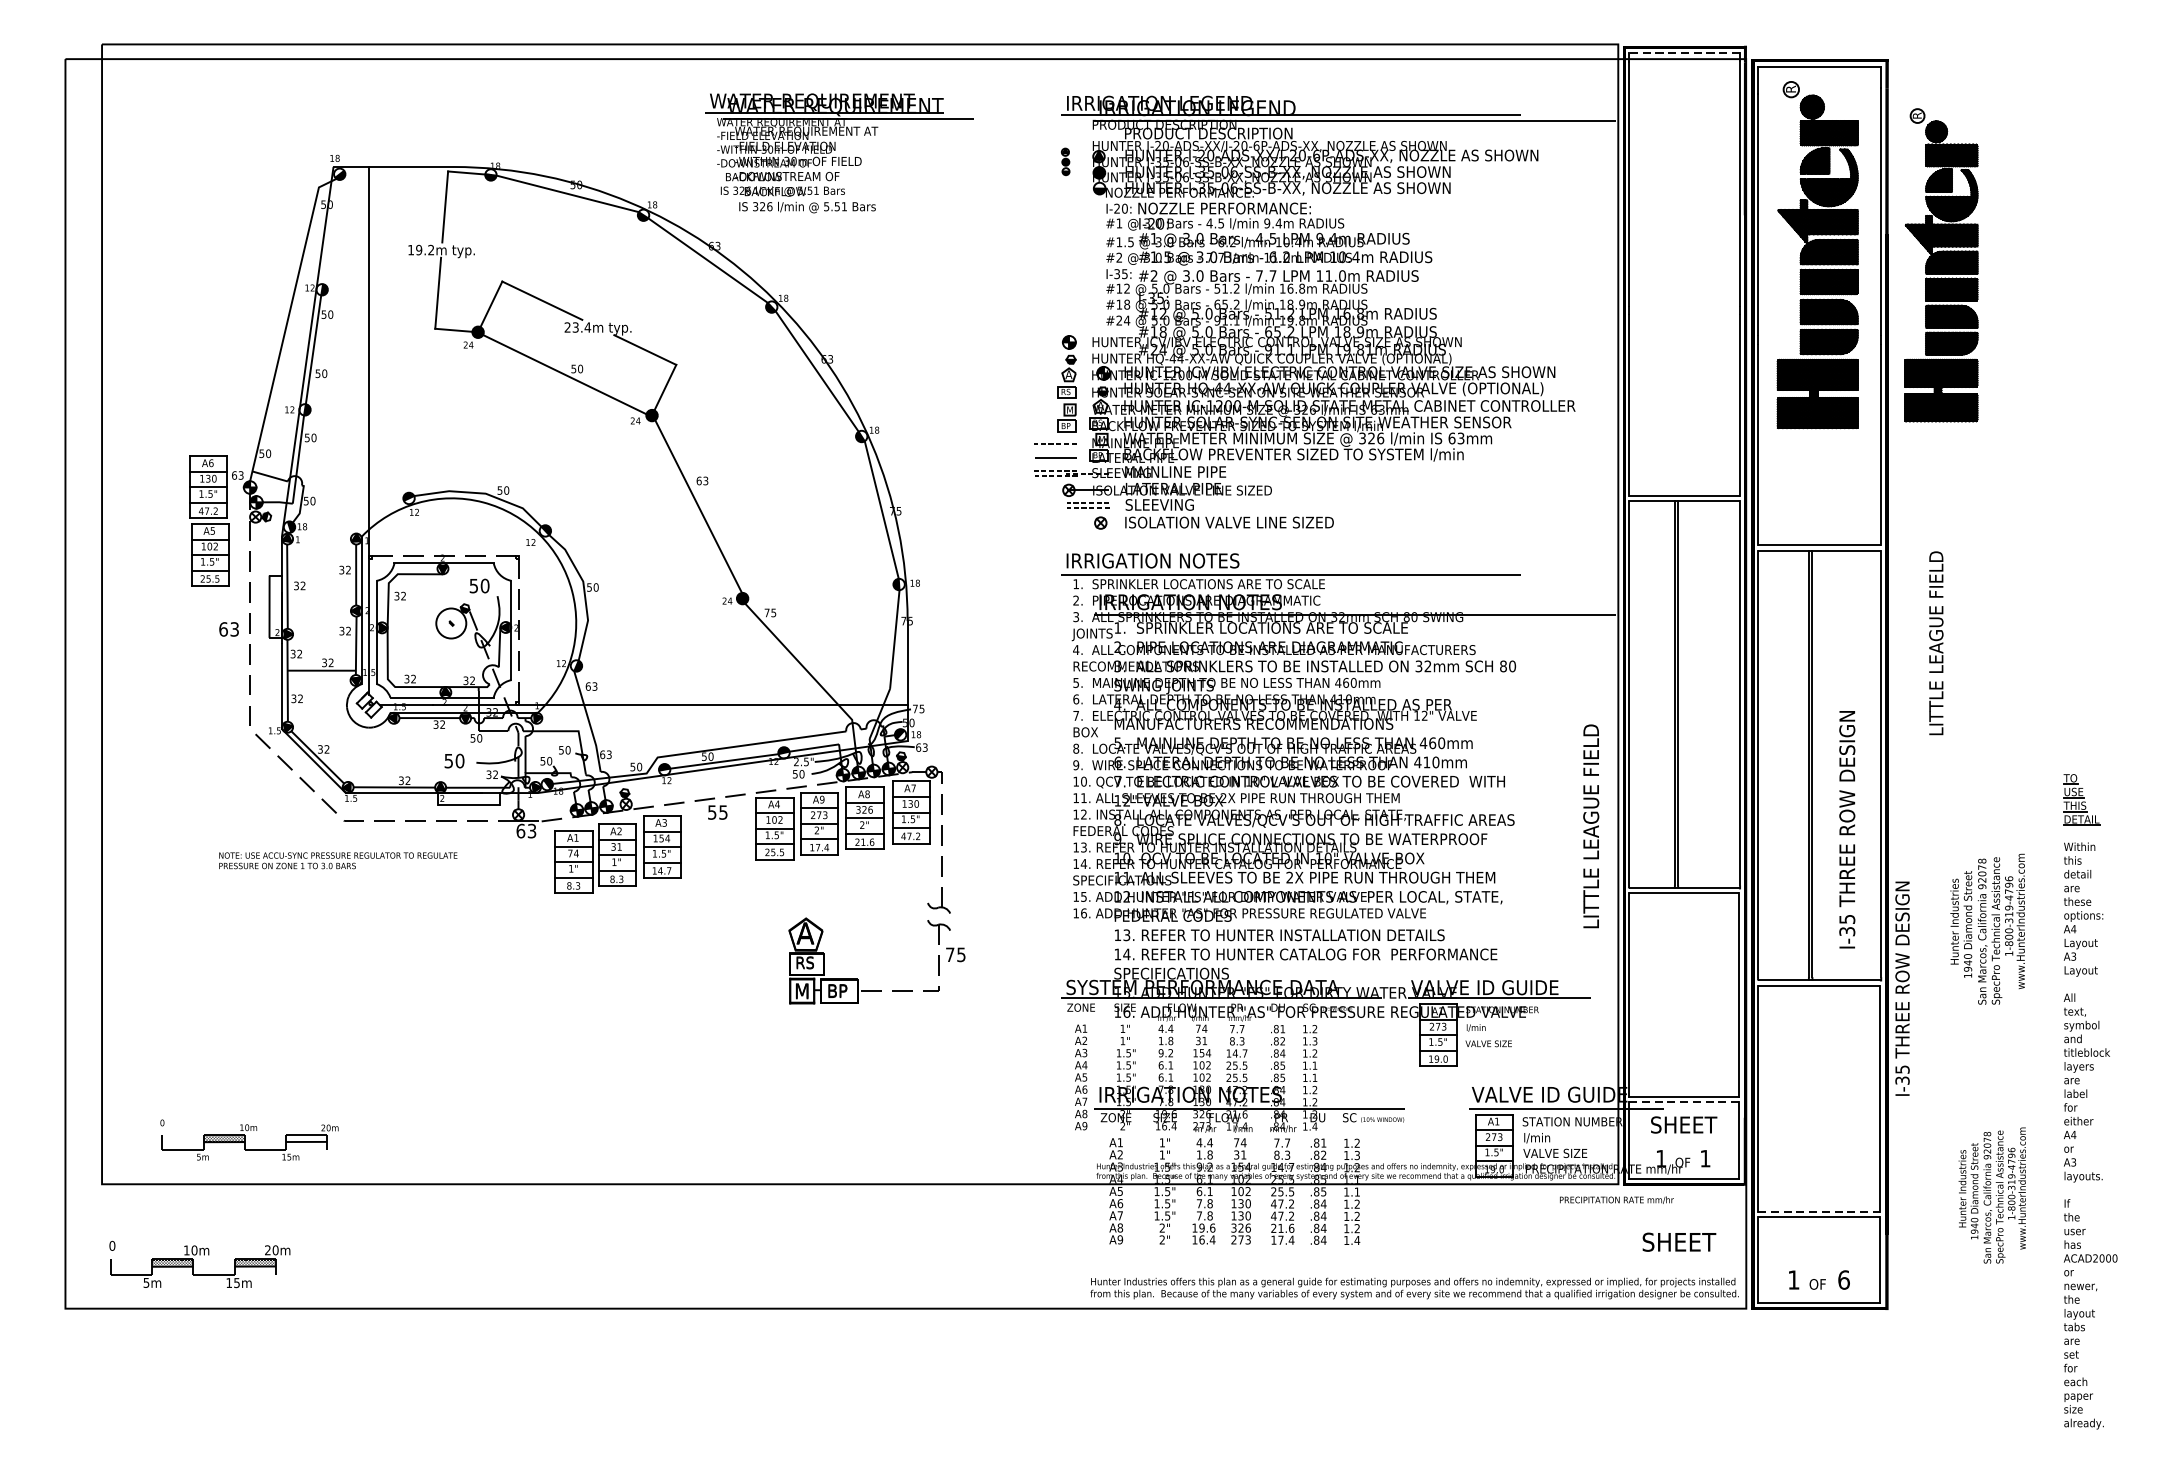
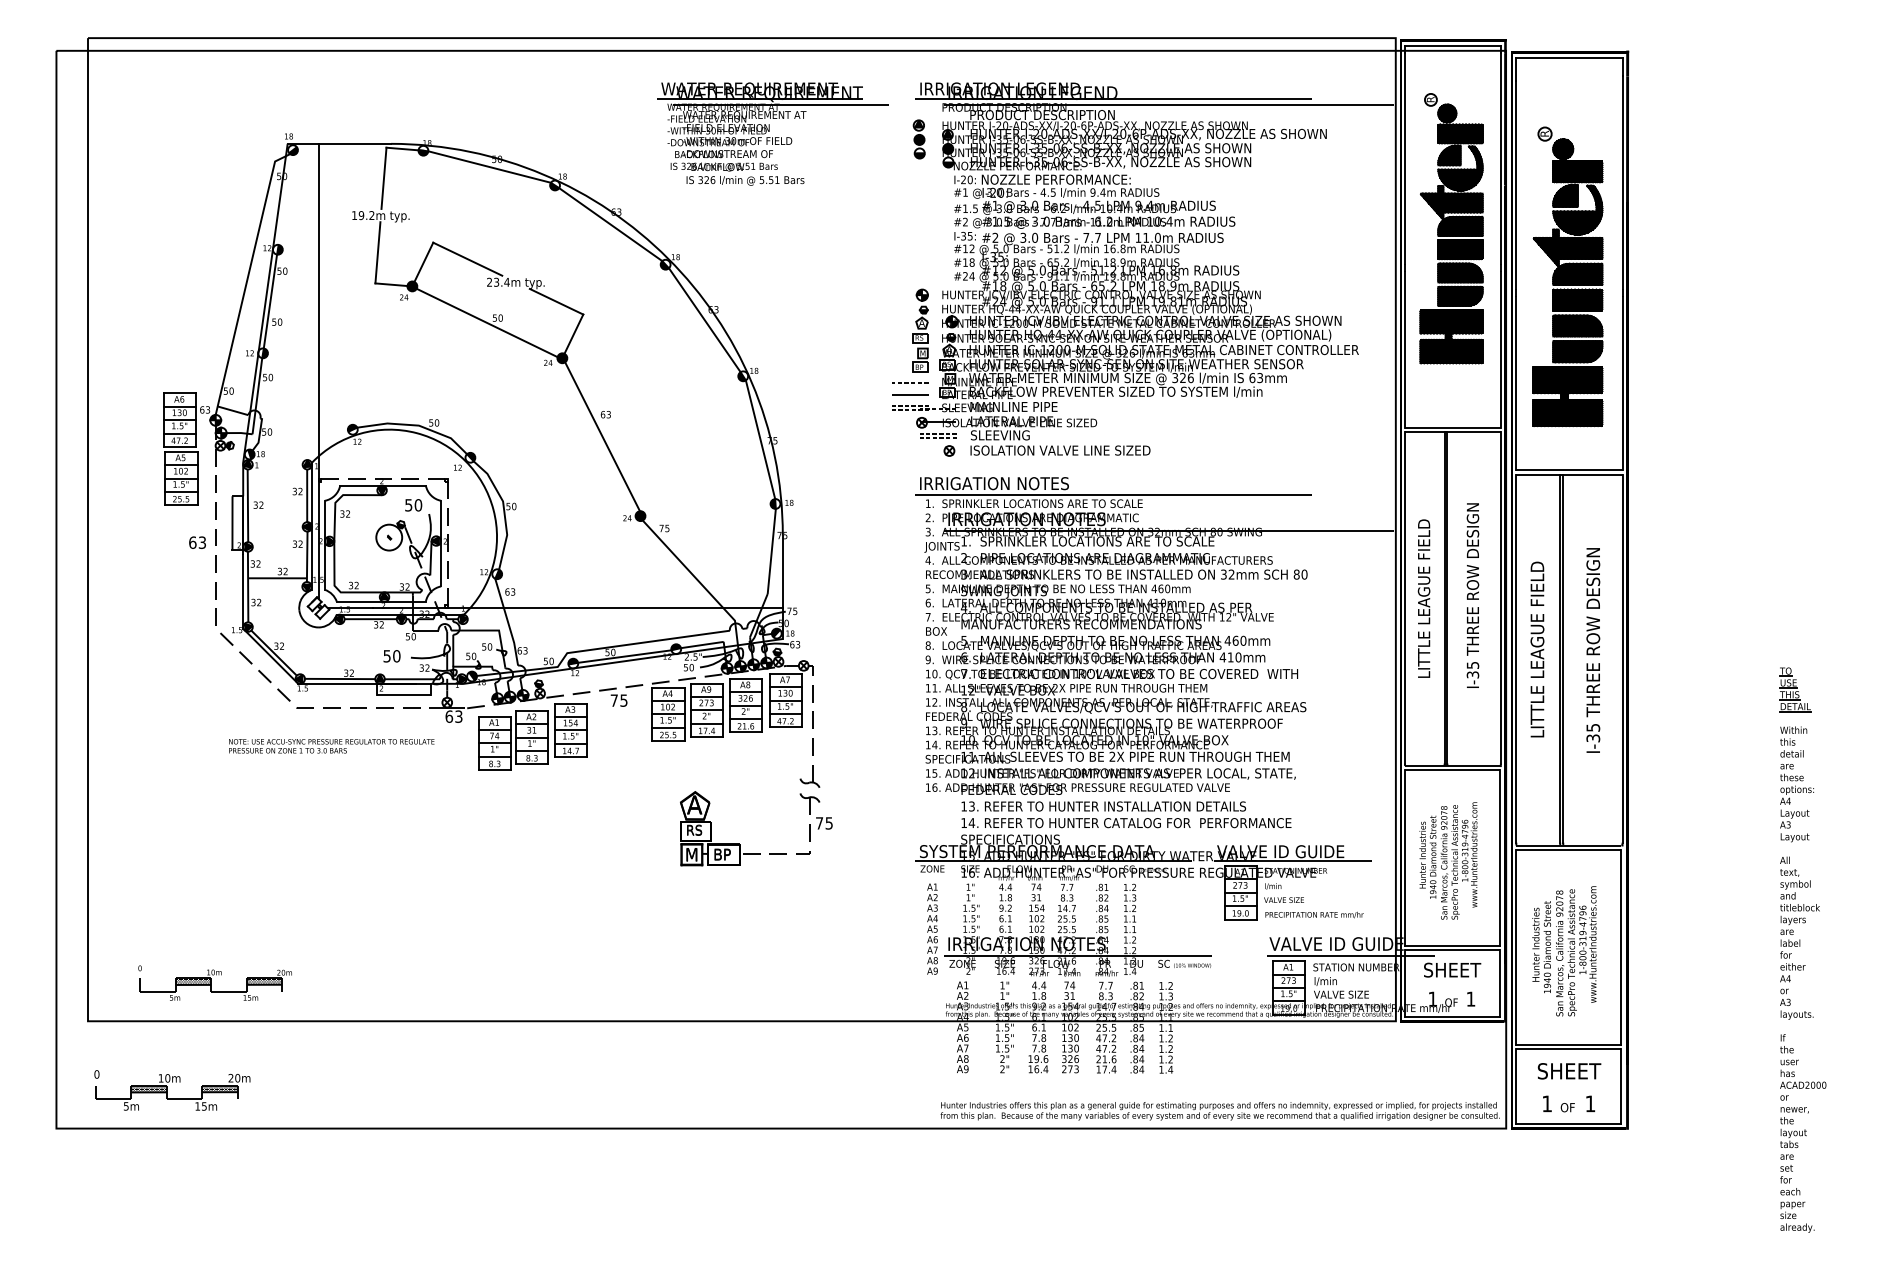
line: (1684, 52) -> (1452, 45), dashed -> solid
part: (838, 152) -> (772, 133), moved
part: (1064, 161) -> (918, 139), size x1.67
part: (1817, 254) -> (1567, 276), moved
part: (1941, 265) -> (1451, 228), moved
text: (1935, 643) -> (1423, 598), moved
text: (711, 812) -> (613, 700), 55 -> 75
text: (1591, 826) -> (1537, 649), moved
text: (1847, 829) -> (1593, 650), moved
text: (337, 861) -> (331, 746), moved
text: (1987, 929) -> (1564, 951), moved
text: (1902, 988) -> (1472, 595), moved
line: (1684, 1102) -> (1452, 950), dashed -> solid
hatch: (305, 1138) -> (263, 981), added
text: (1992, 1194) -> (1448, 860), moved
text: (1616, 1199) -> (1314, 914), moved
line: (1818, 1211) -> (1568, 1044), dashed -> solid
text: (1679, 1242) -> (1569, 1071), moved
text: (1844, 1279) -> (1590, 1103), 6 -> 1

